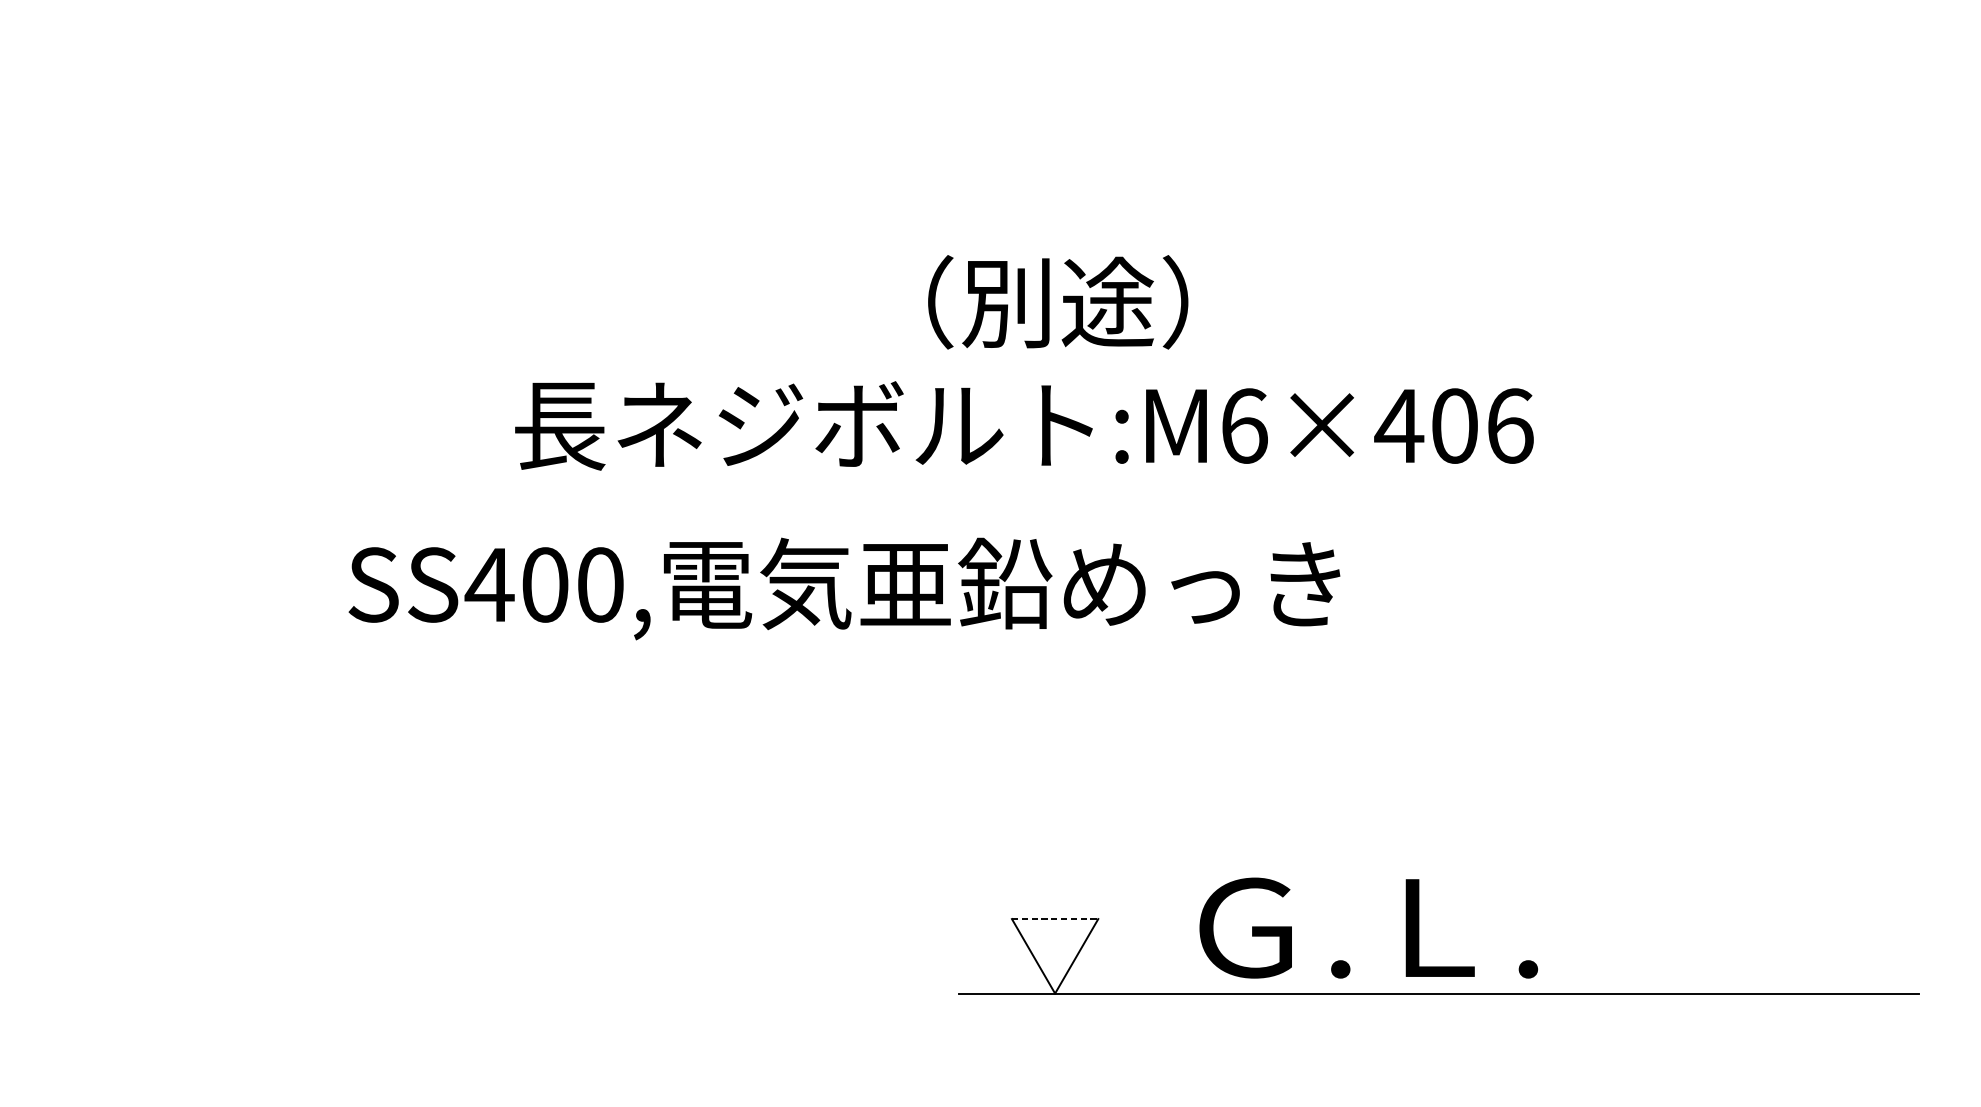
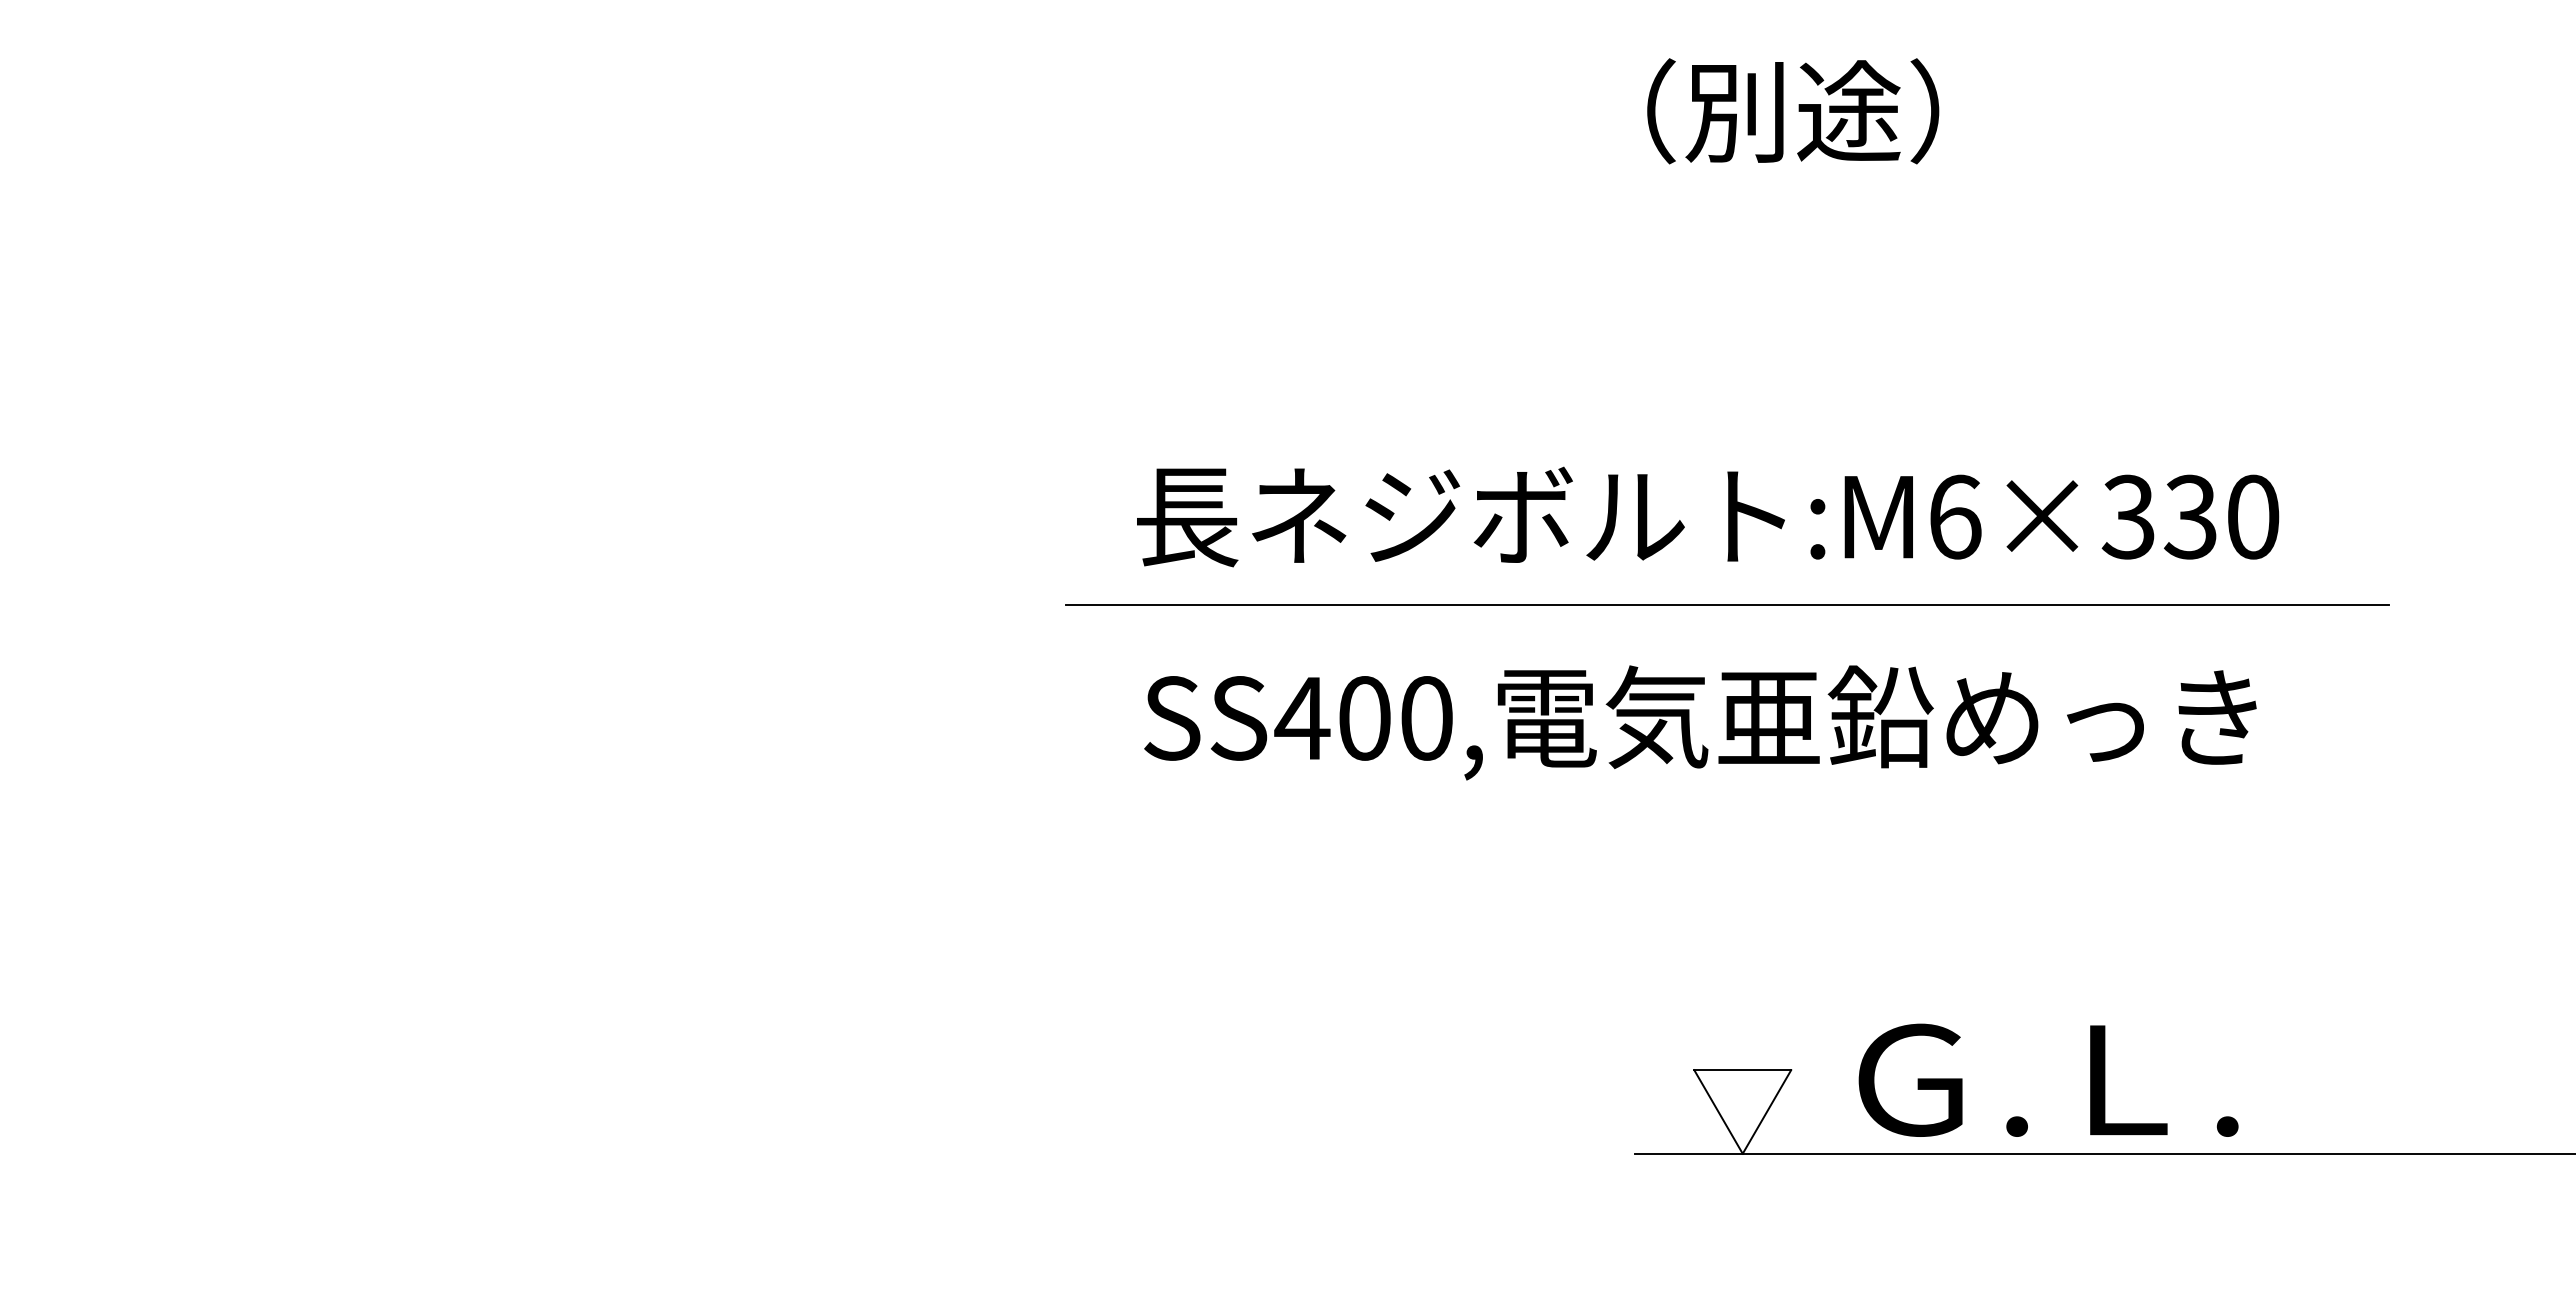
text: (1058, 302) -> (1793, 111), moved
text: (1453, 425) -> (2189, 516), :M6×406 -> :M6×330
line: (1041, 503) -> (1727, 604), added
text: (844, 588) -> (1700, 722), moved
line: (1055, 919) -> (1743, 1070), dashed -> solid
text: (1368, 927) -> (2048, 1079), moved

